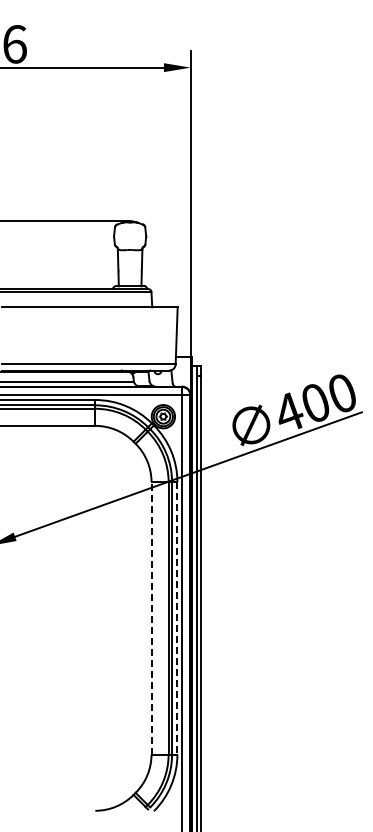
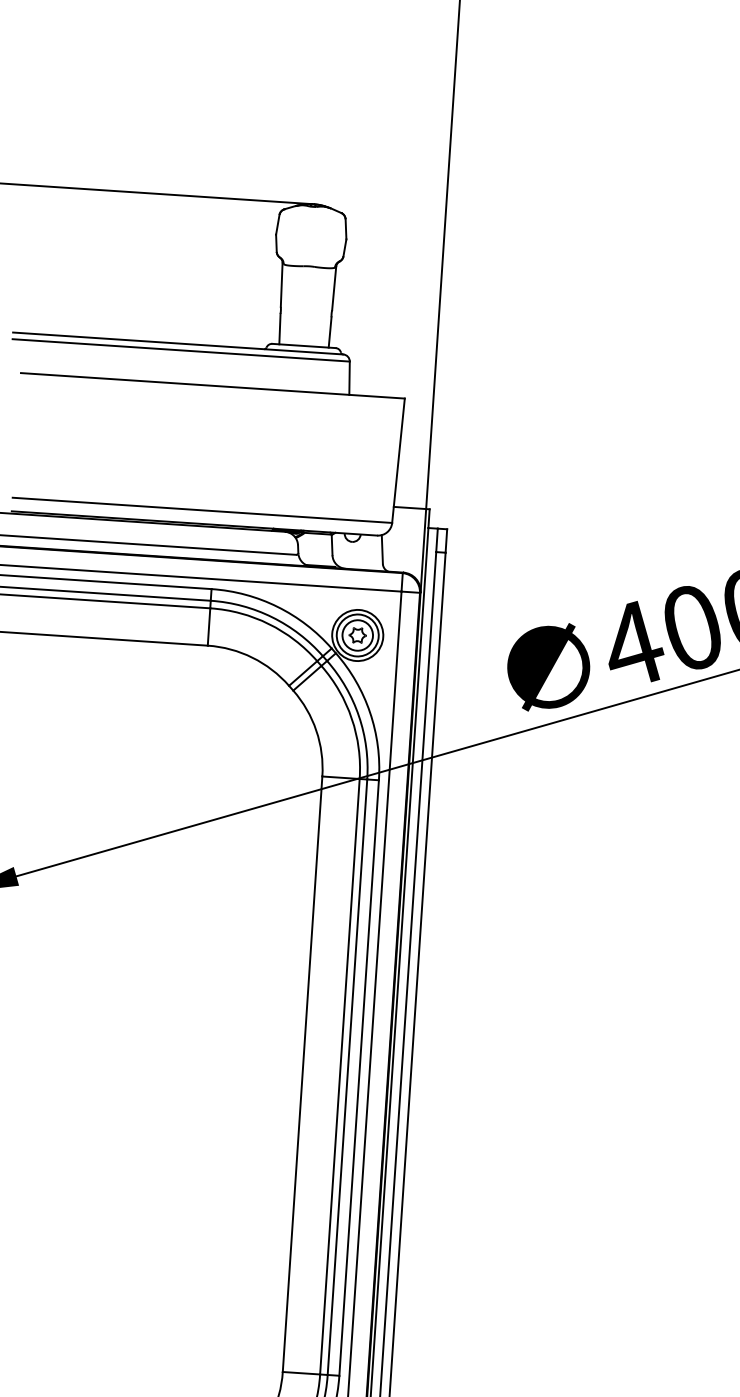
line: (151, 617) -> (302, 1072), dashed -> solid
line: (177, 618) -> (359, 1078), dashed -> solid

